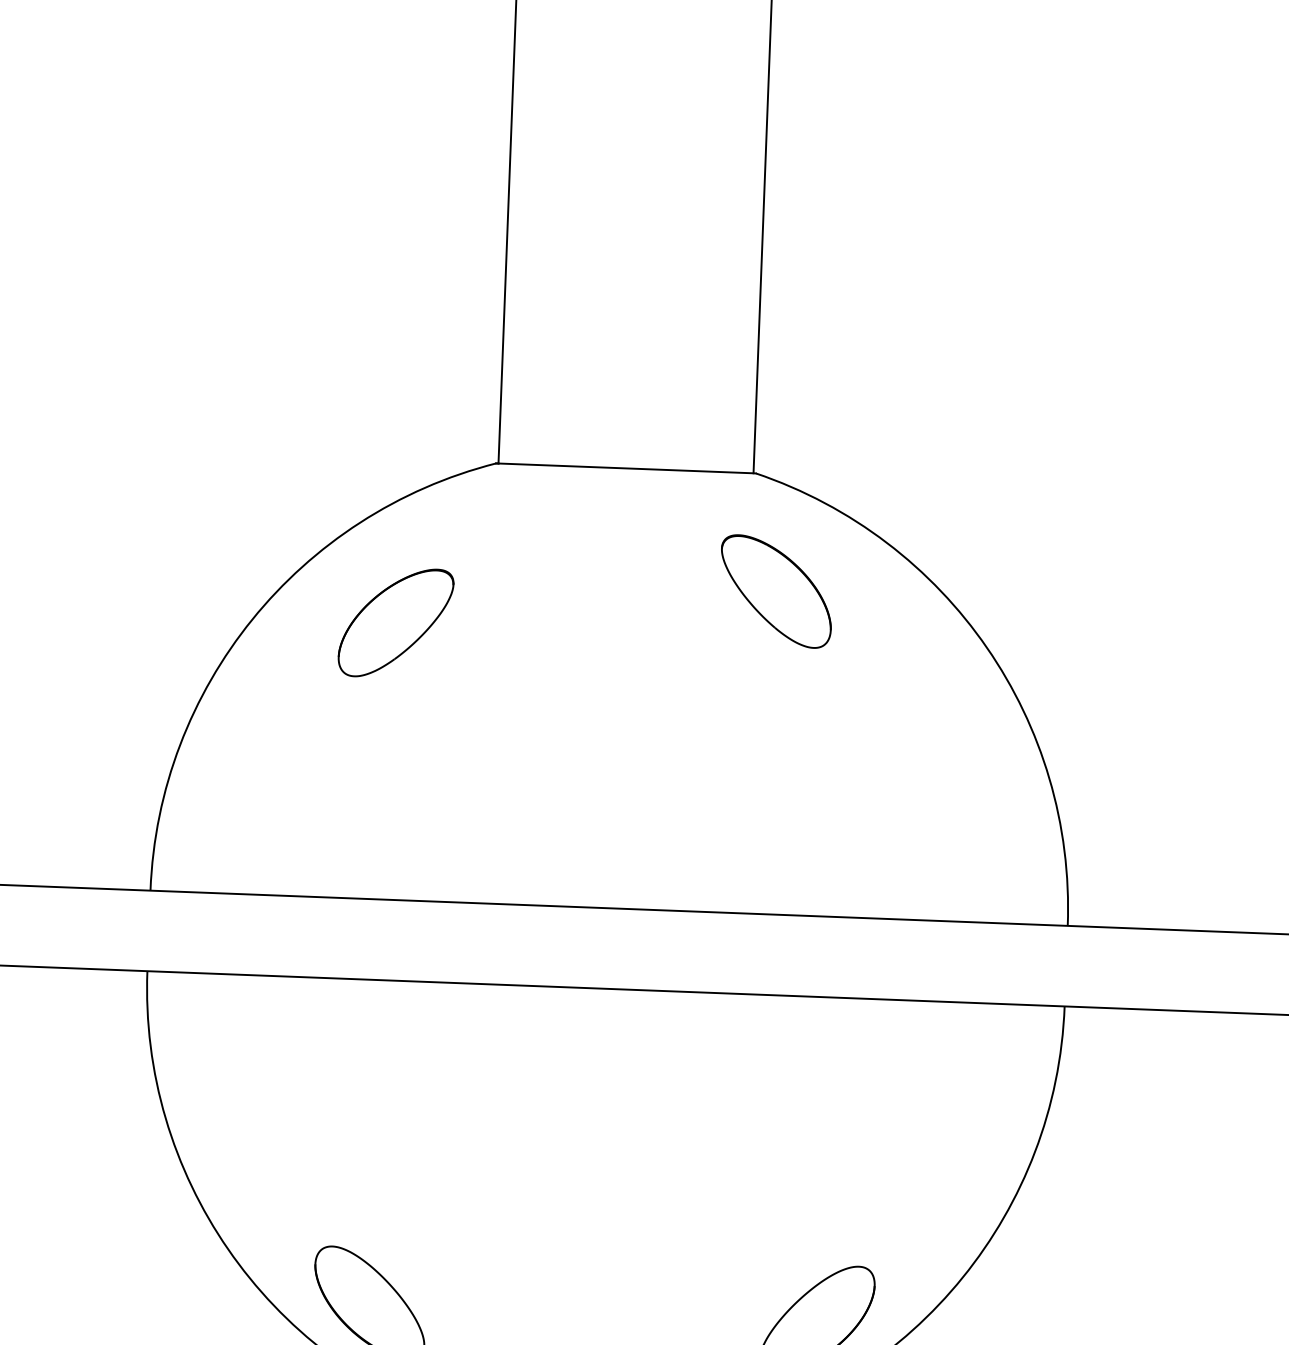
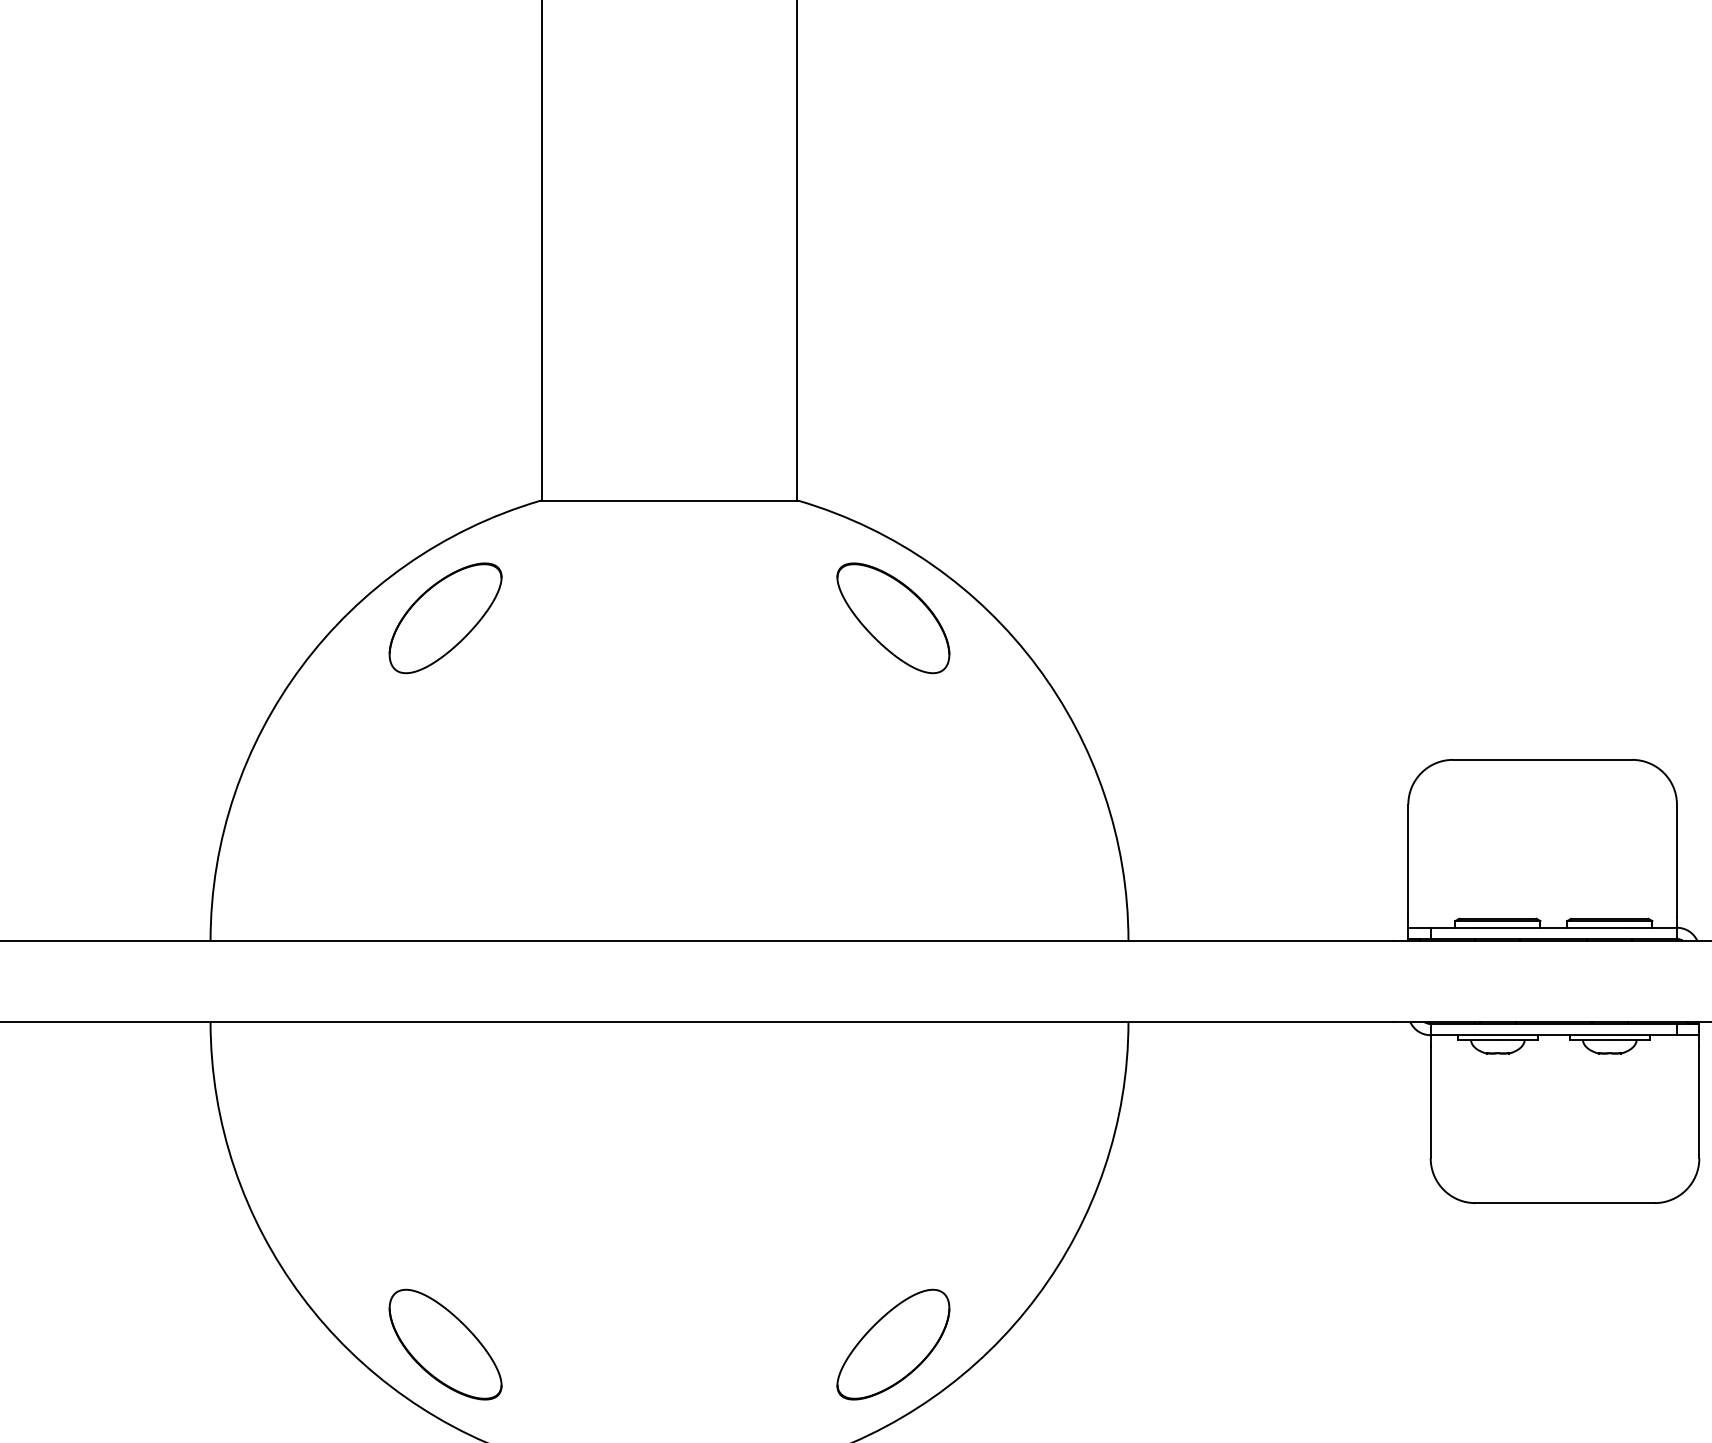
part: (776, 591) -> (893, 618), moved
part: (395, 623) -> (445, 618), moved

